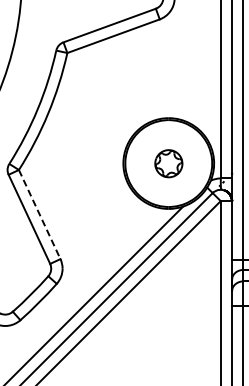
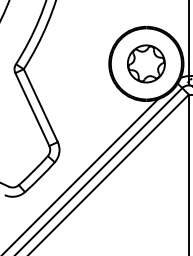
part: (168, 163) -> (146, 63), size x1.67
line: (39, 215) -> (40, 106), dashed -> solid

